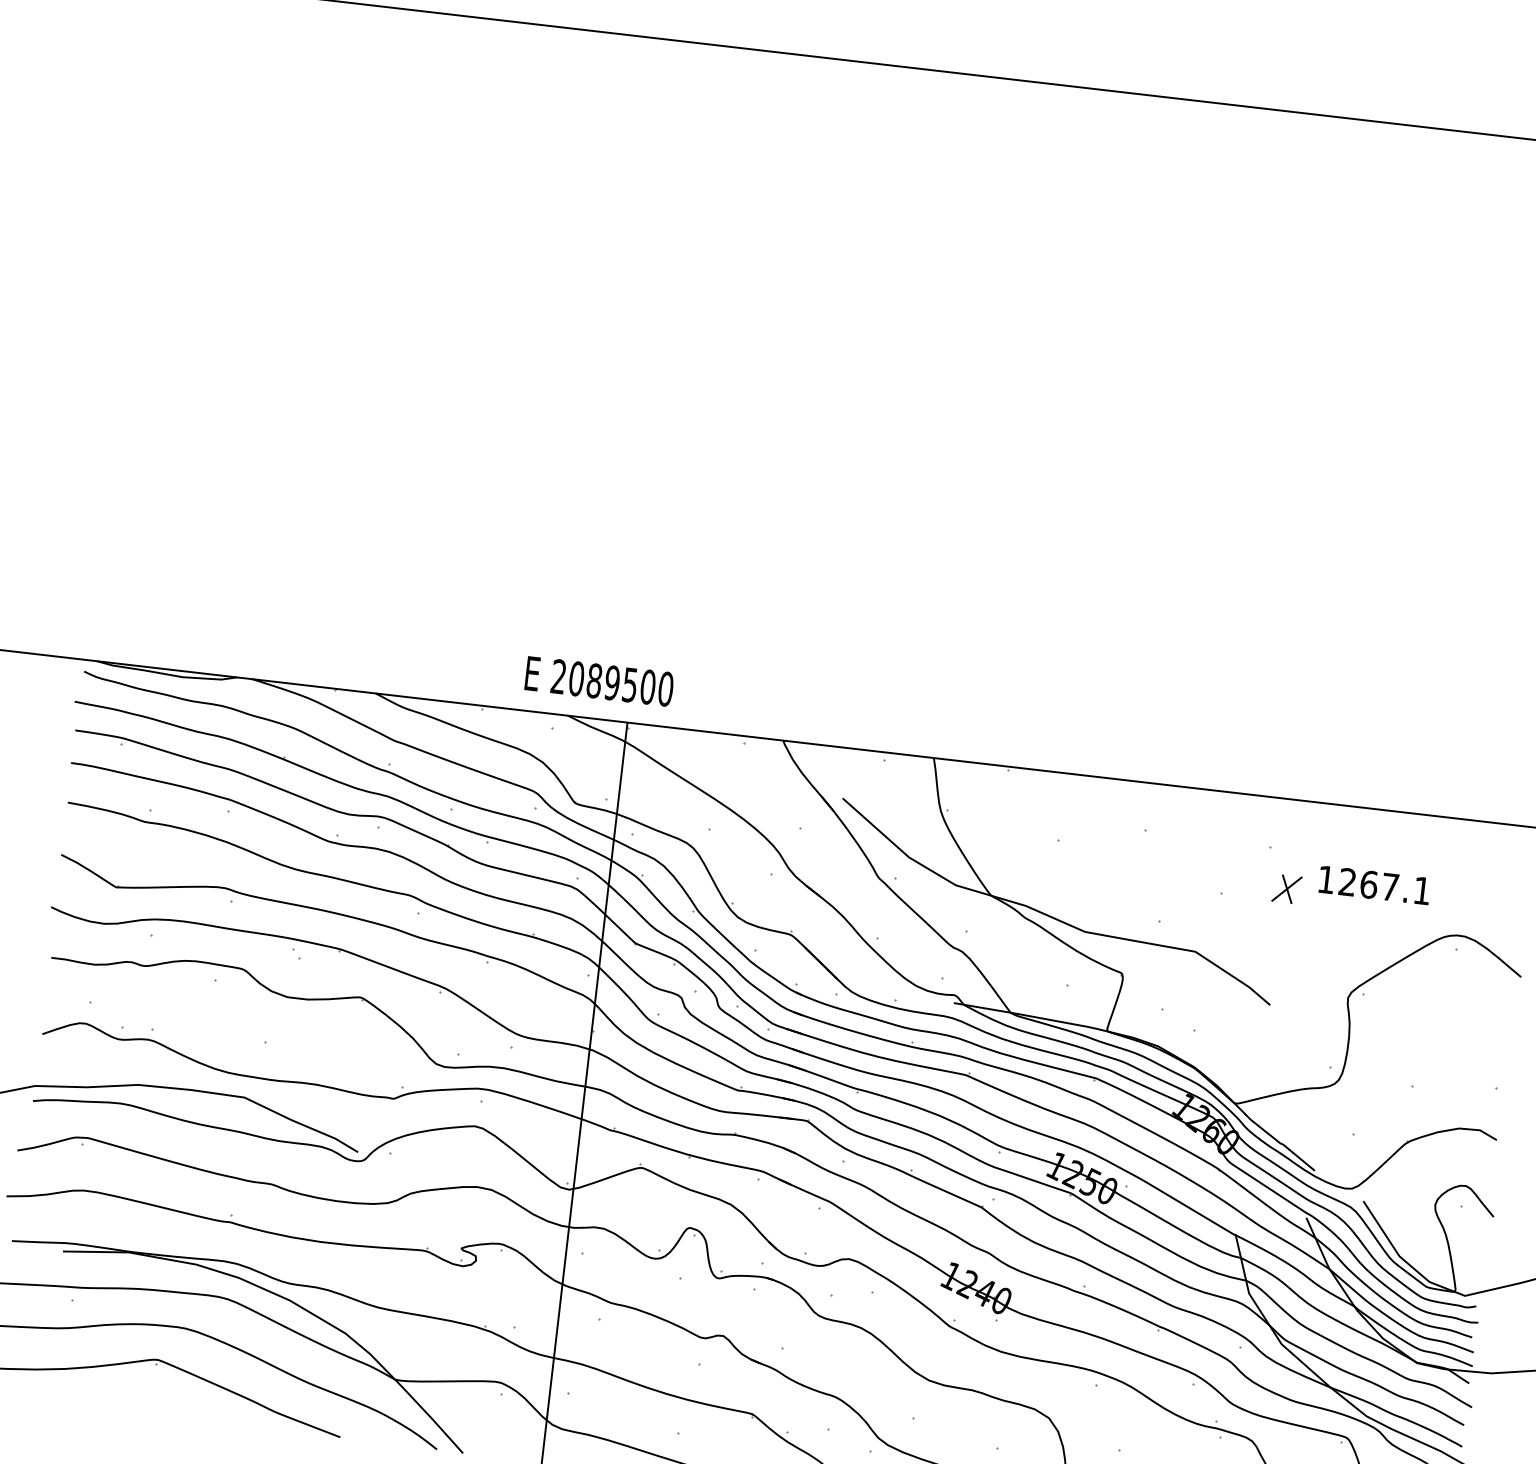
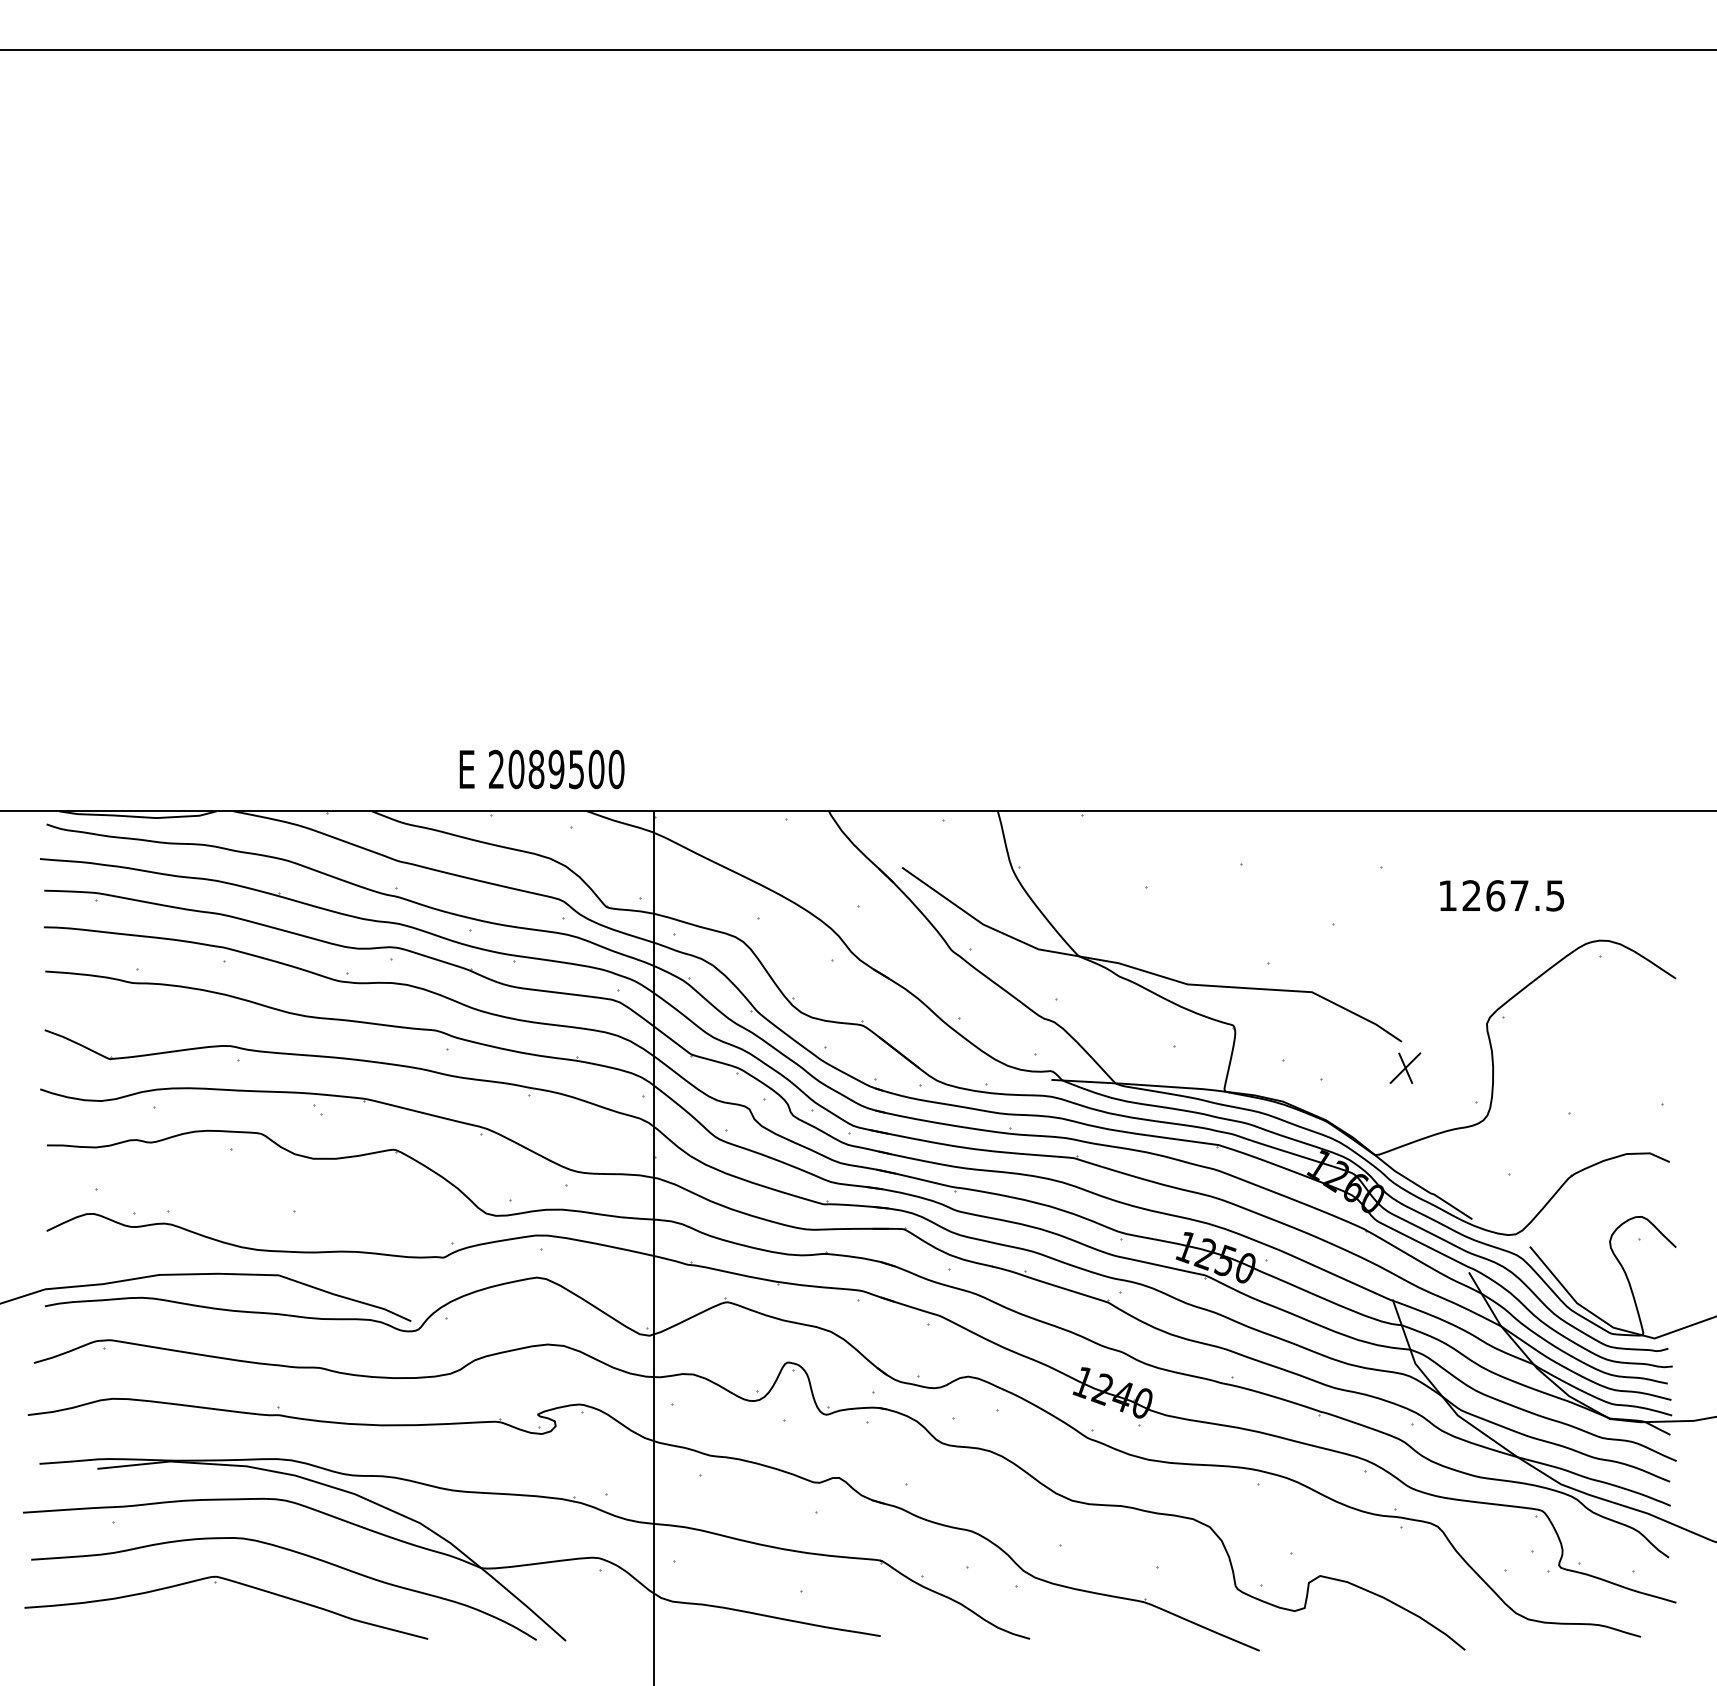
text: (598, 681) -> (541, 769), moved
part: (1287, 888) -> (1405, 1067), moved
text: (1422, 890) -> (1555, 895), 1267.1 -> 1267.5

